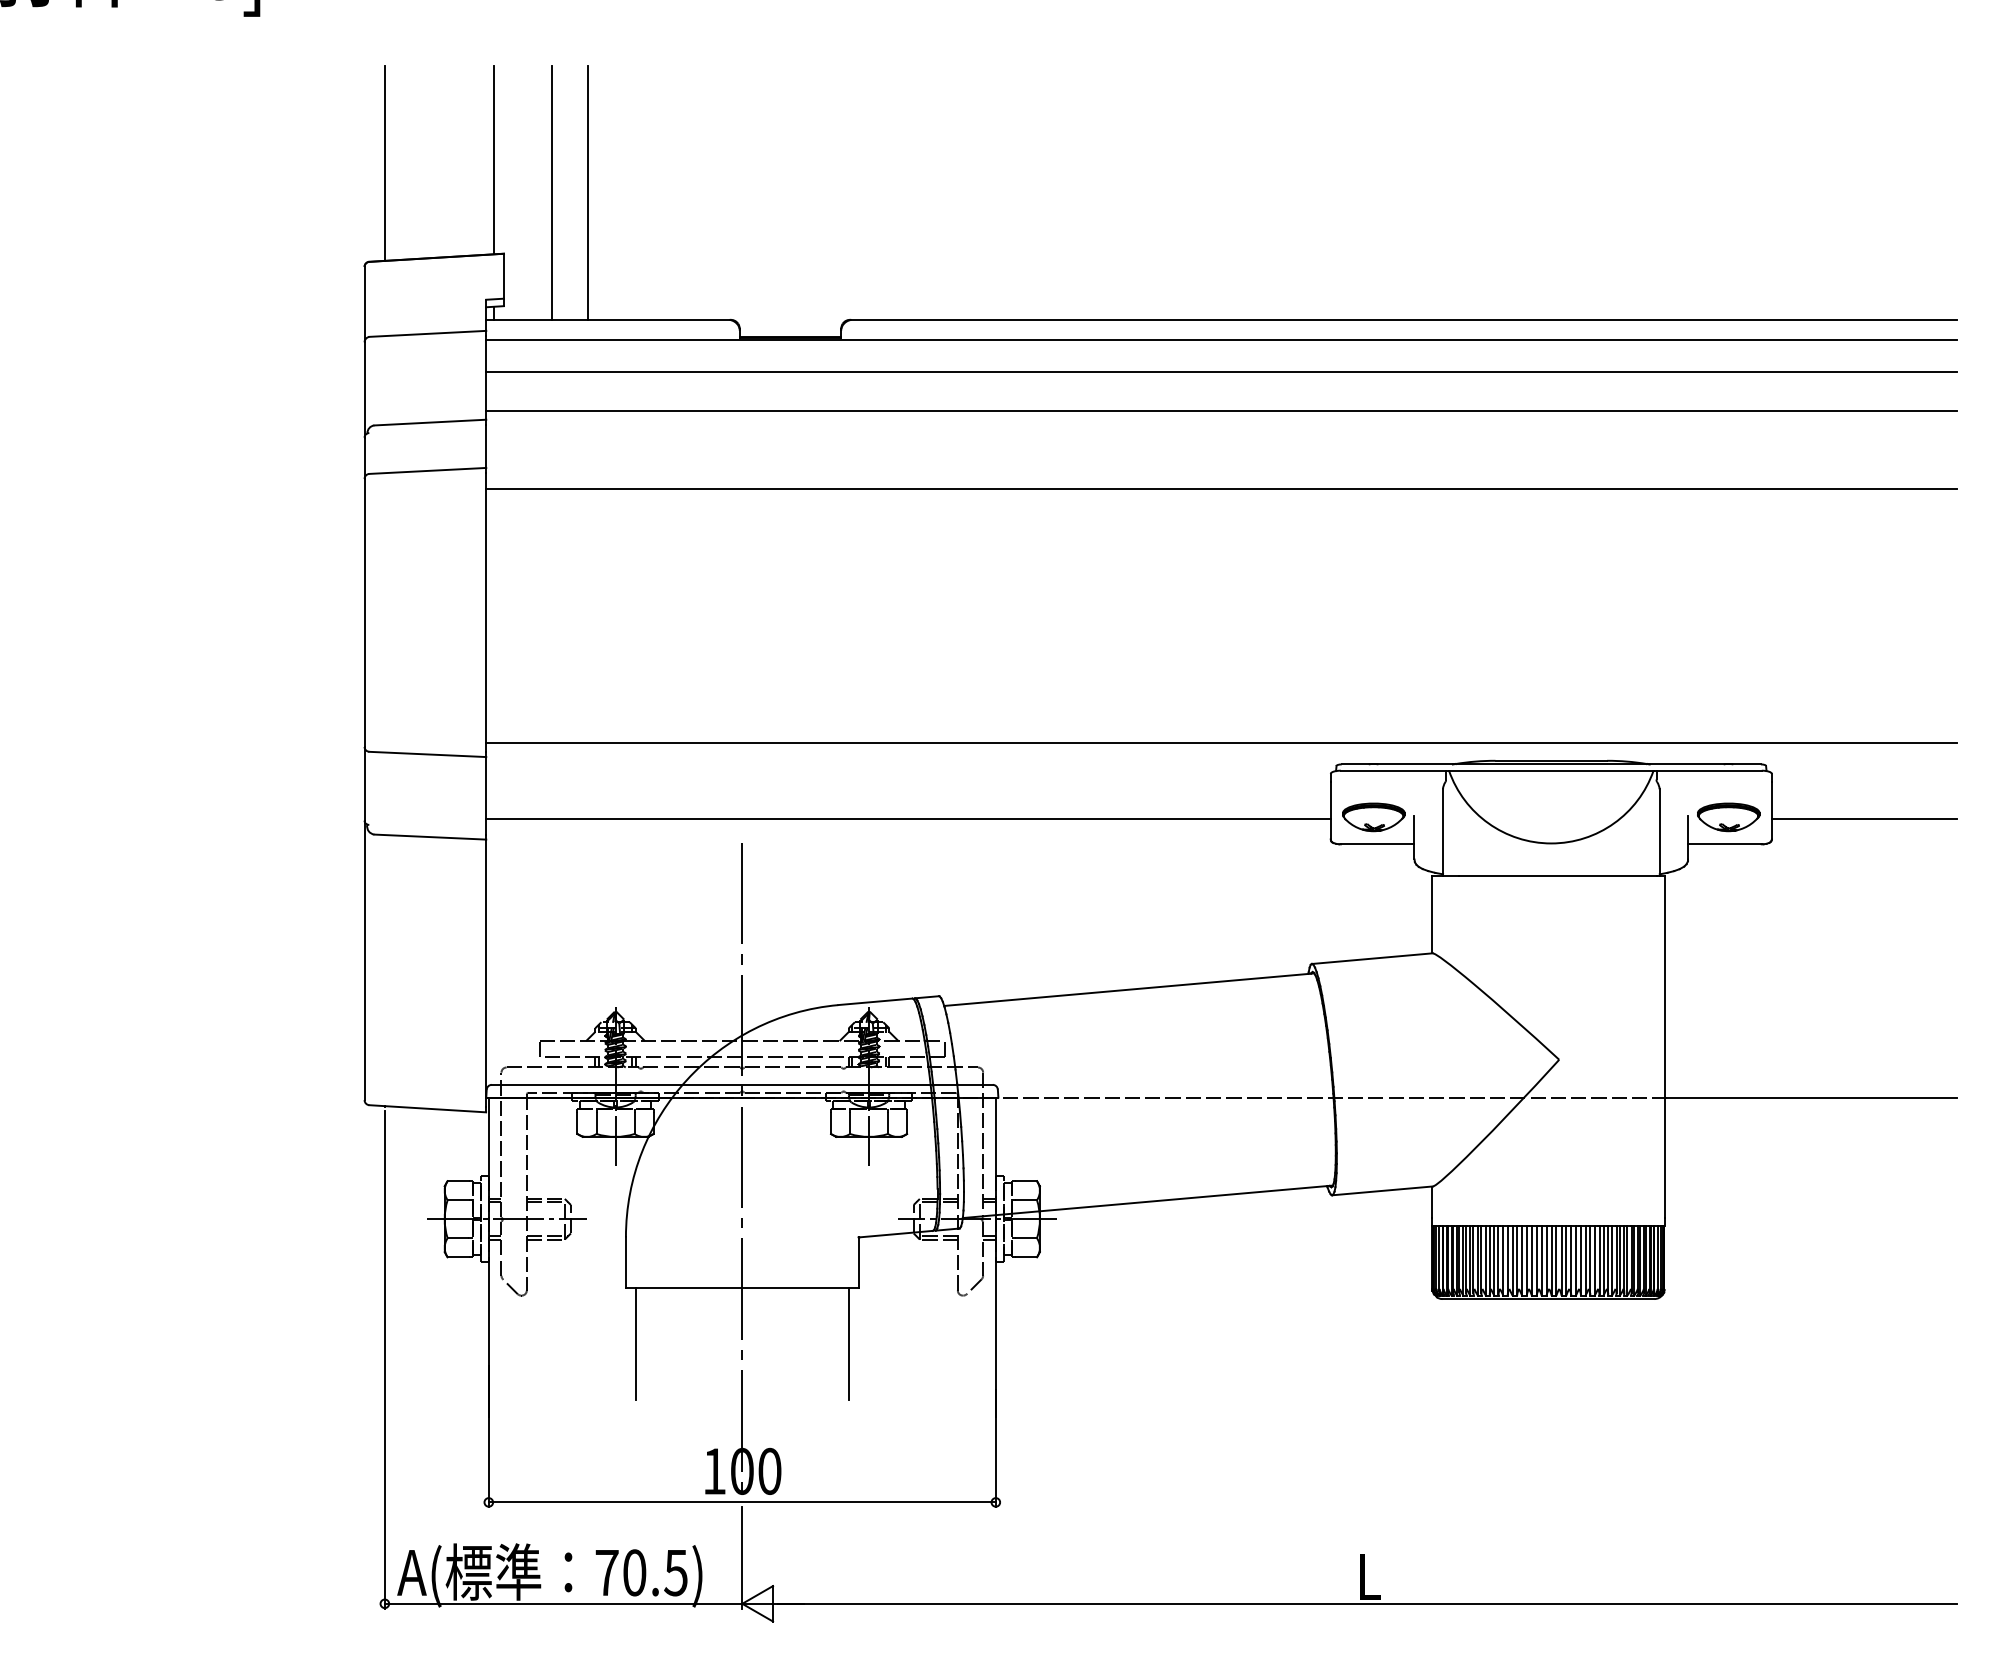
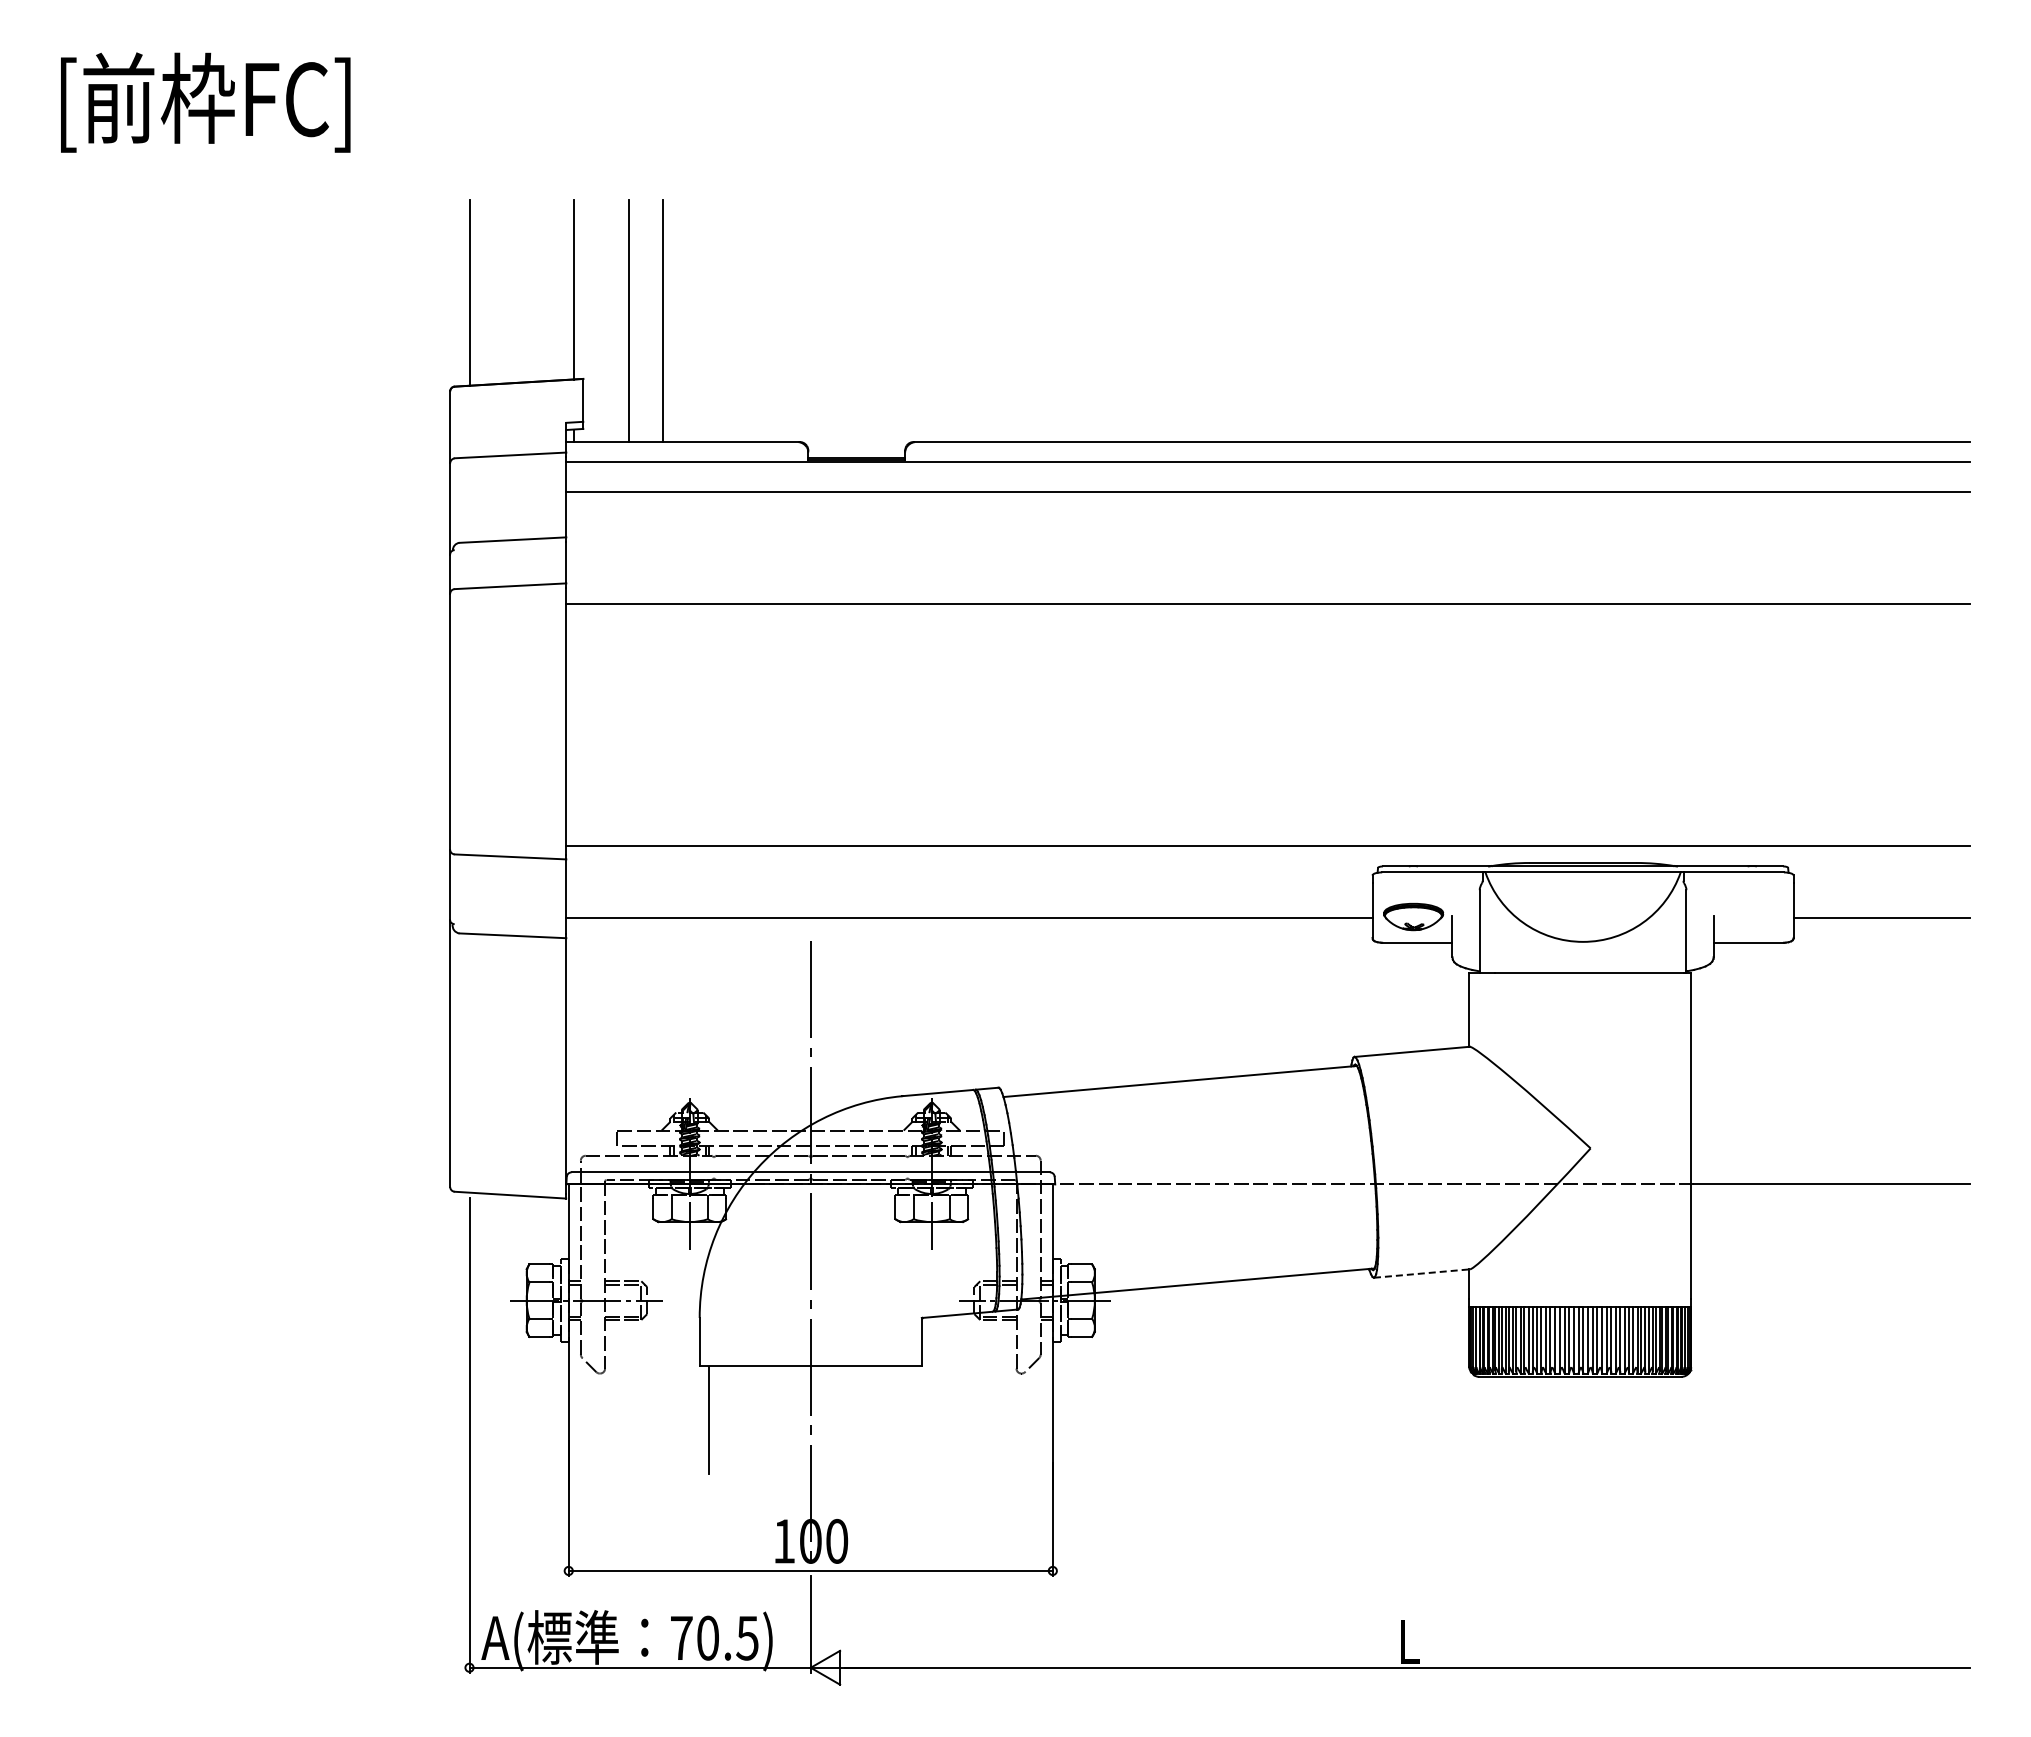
line: (1221, 411) -> (1268, 529), removed
part: (1728, 816) -> (1752, 916), removed
line: (1383, 1190) -> (1422, 1273), solid -> dashed
line: (848, 1343) -> (912, 1419), removed

